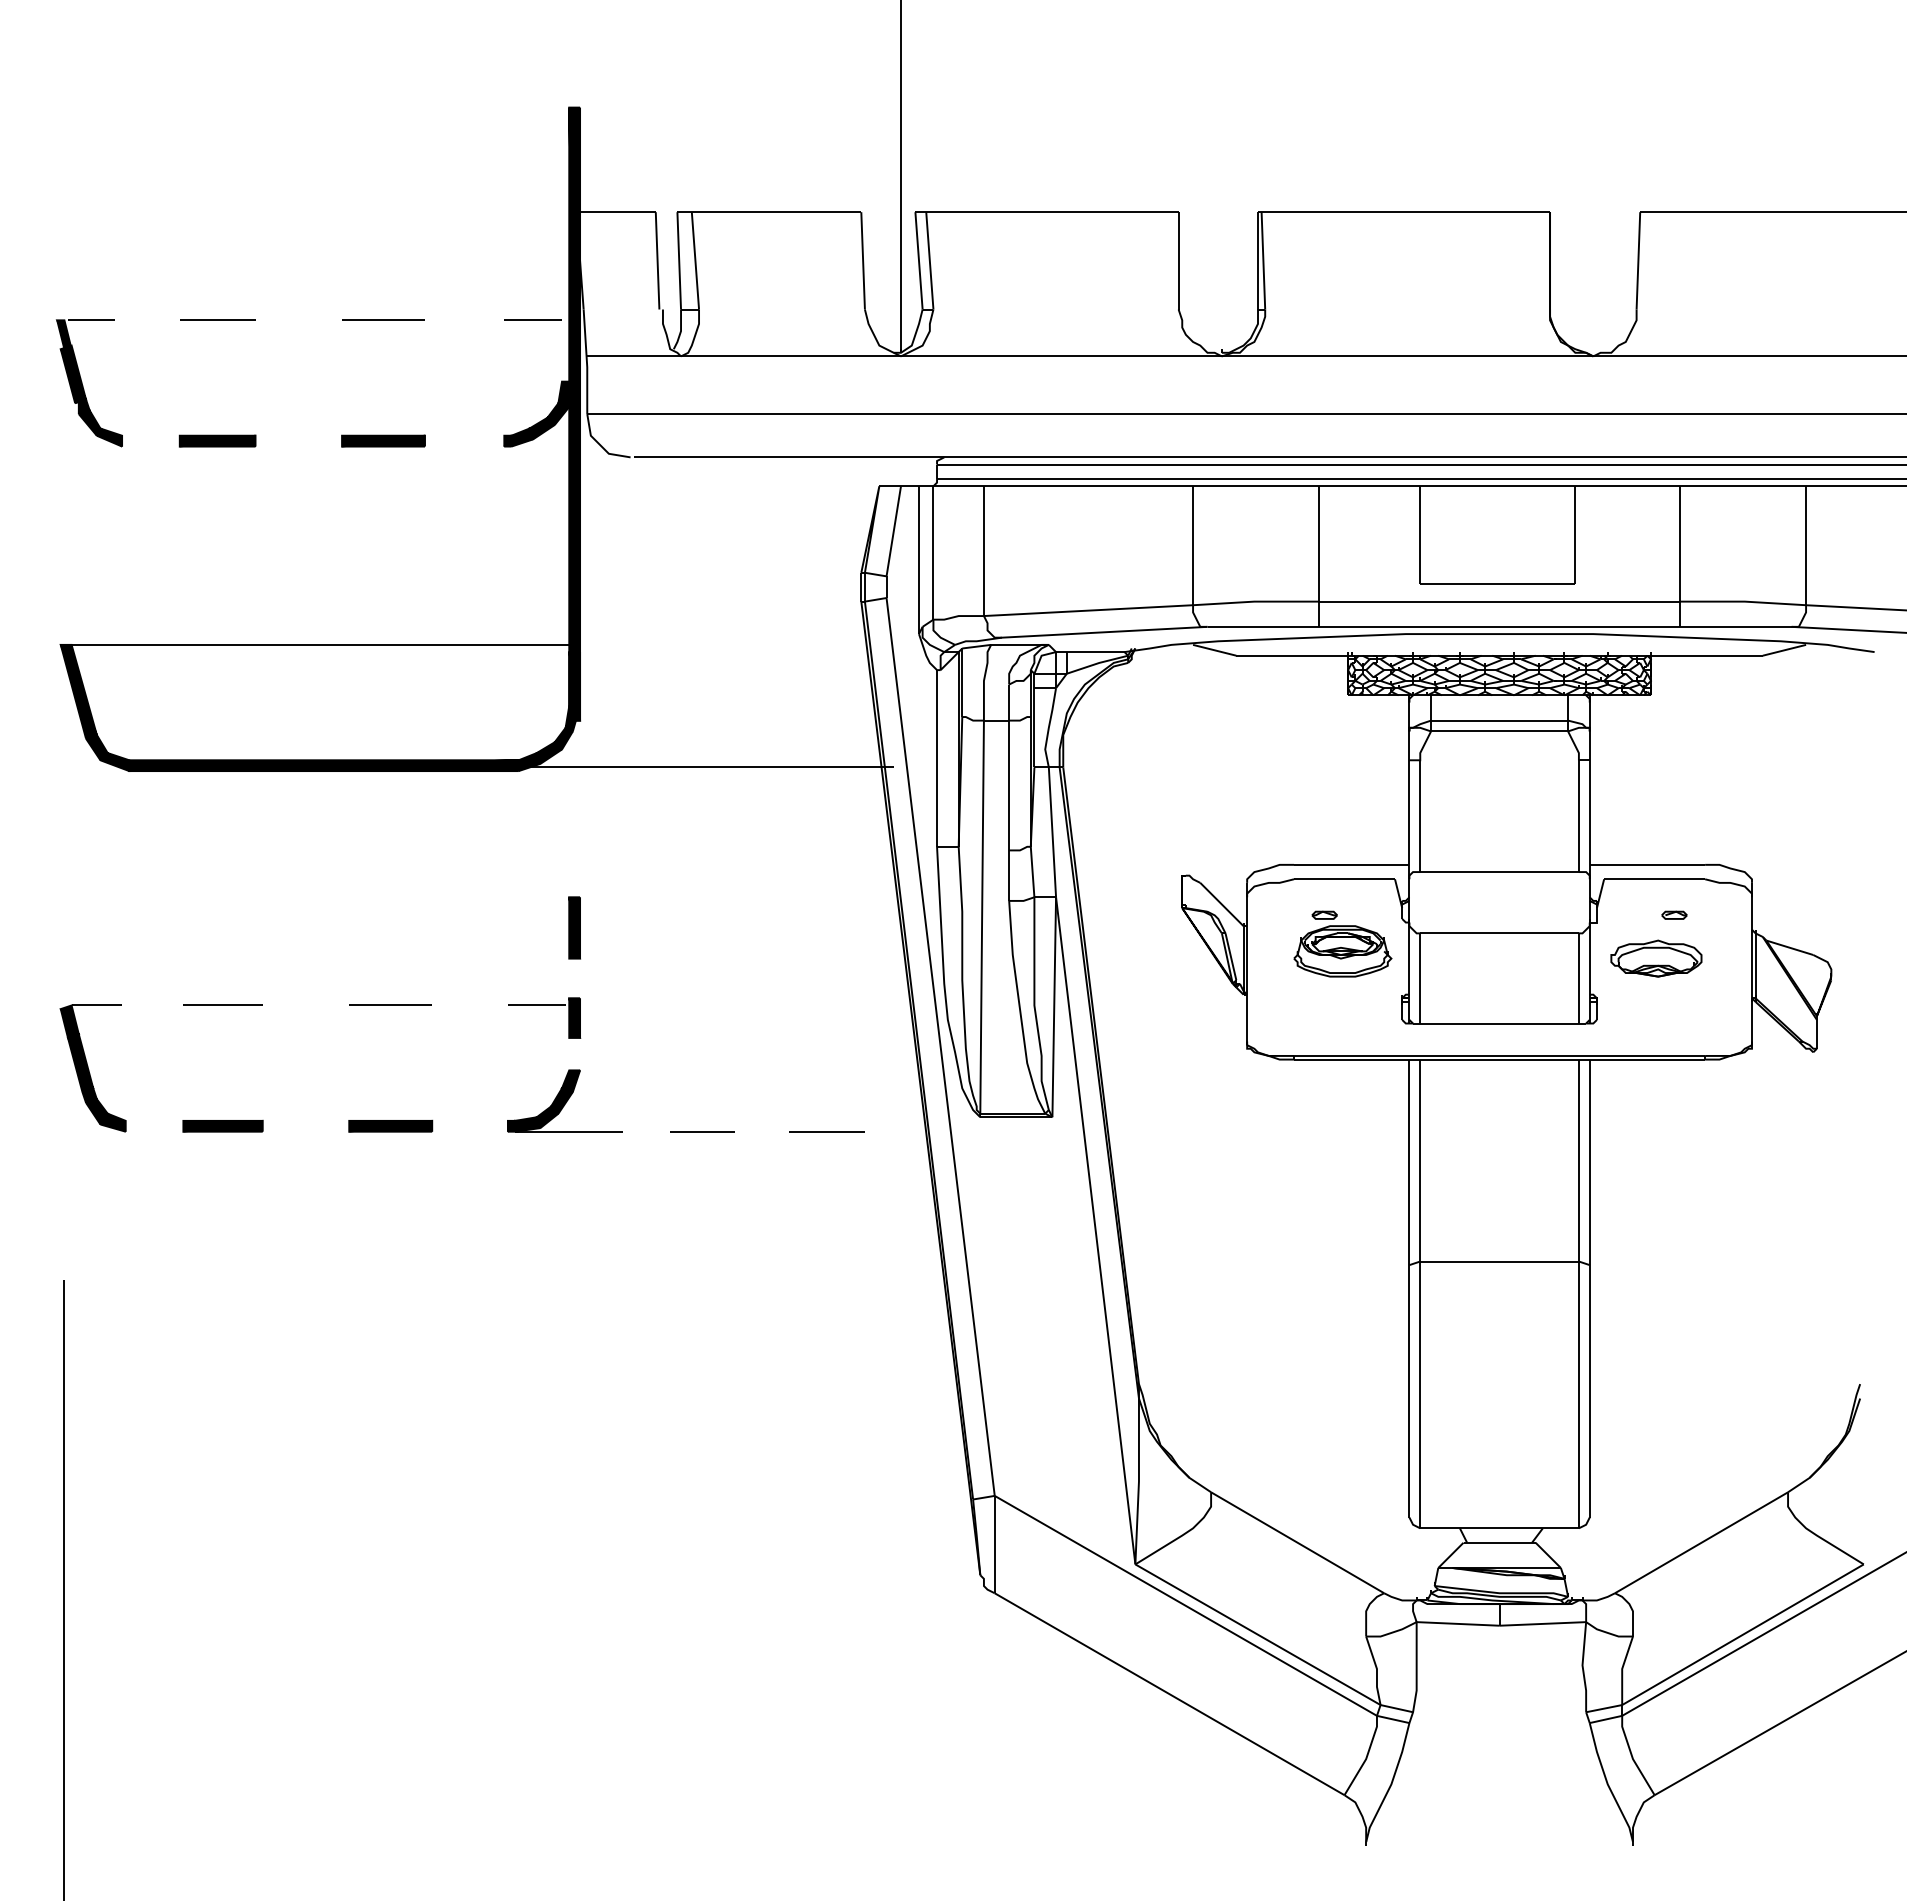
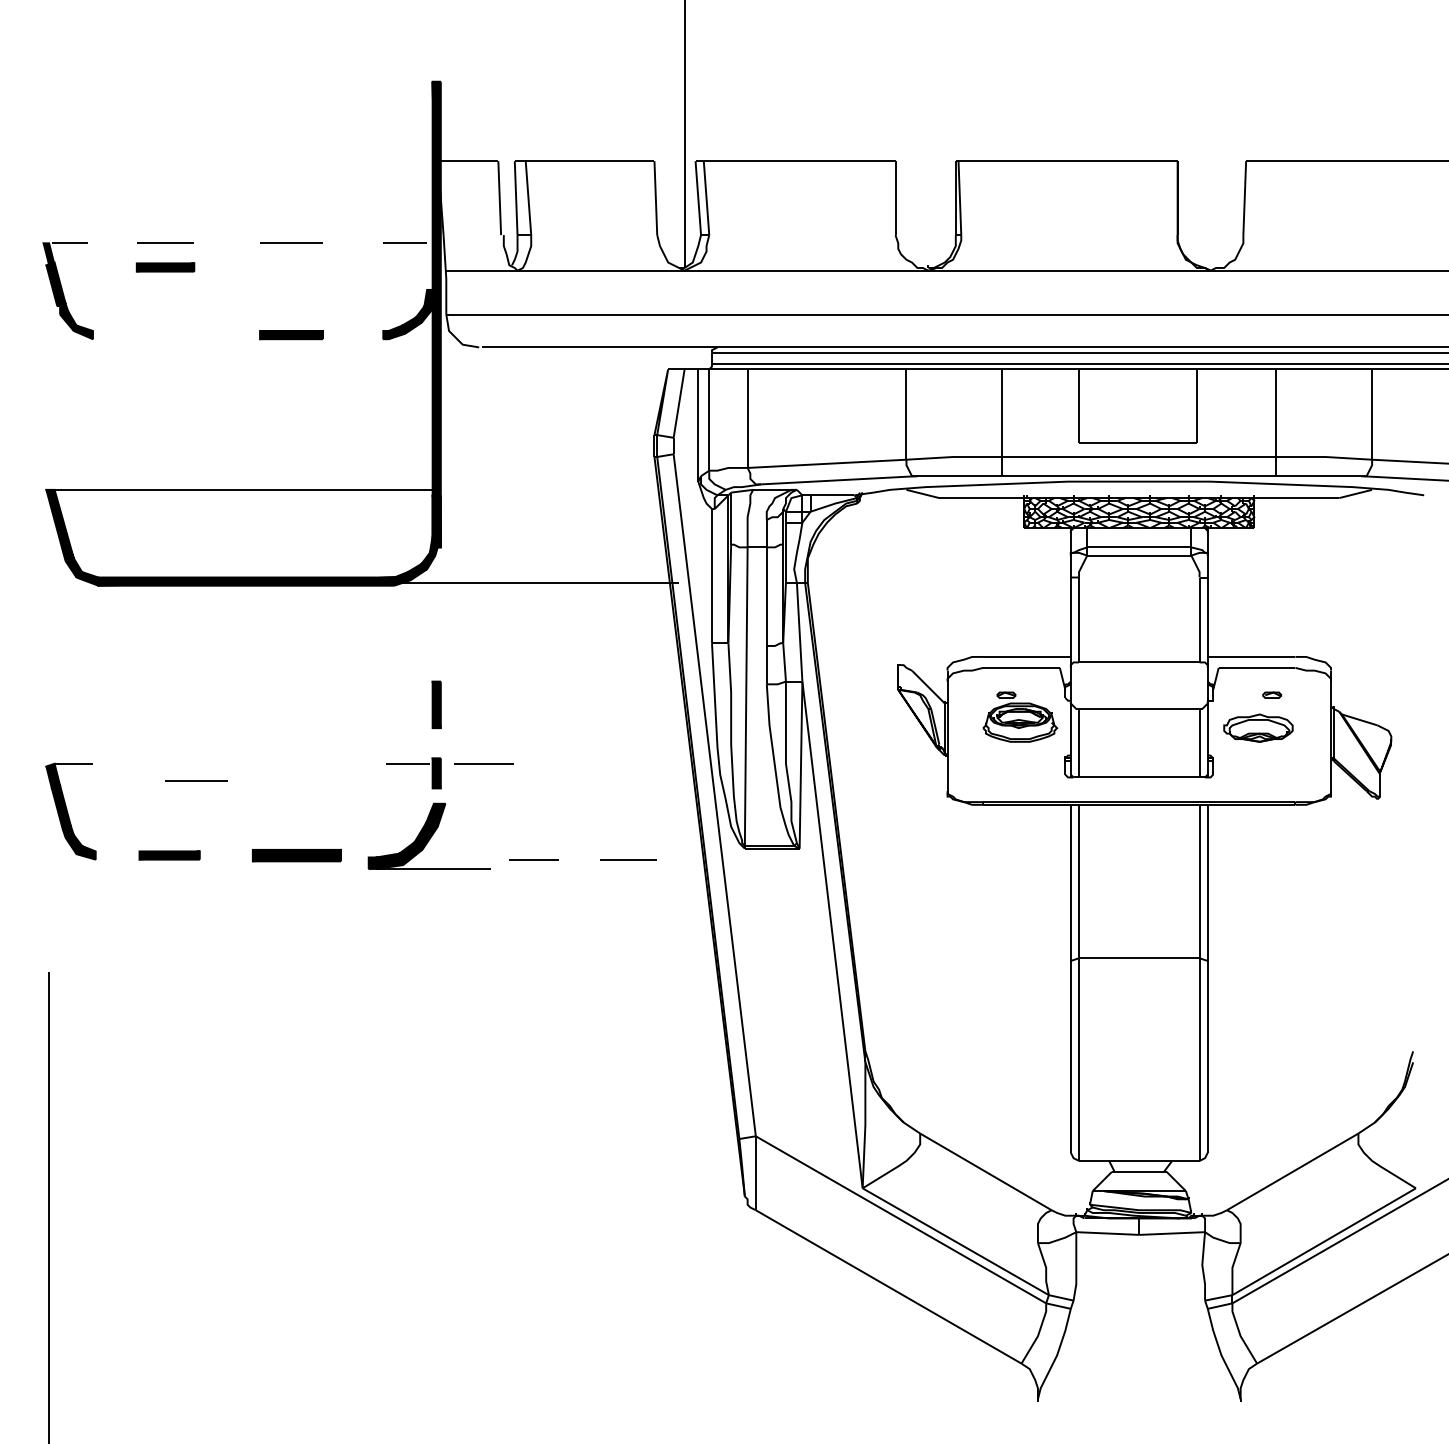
part: (217, 440) -> (165, 266), moved
line: (222, 1004) -> (483, 763), moved
line: (390, 1004) -> (196, 780), moved
part: (564, 1100) -> (429, 835), size x1.4
part: (390, 1125) -> (296, 854), size x1.4

